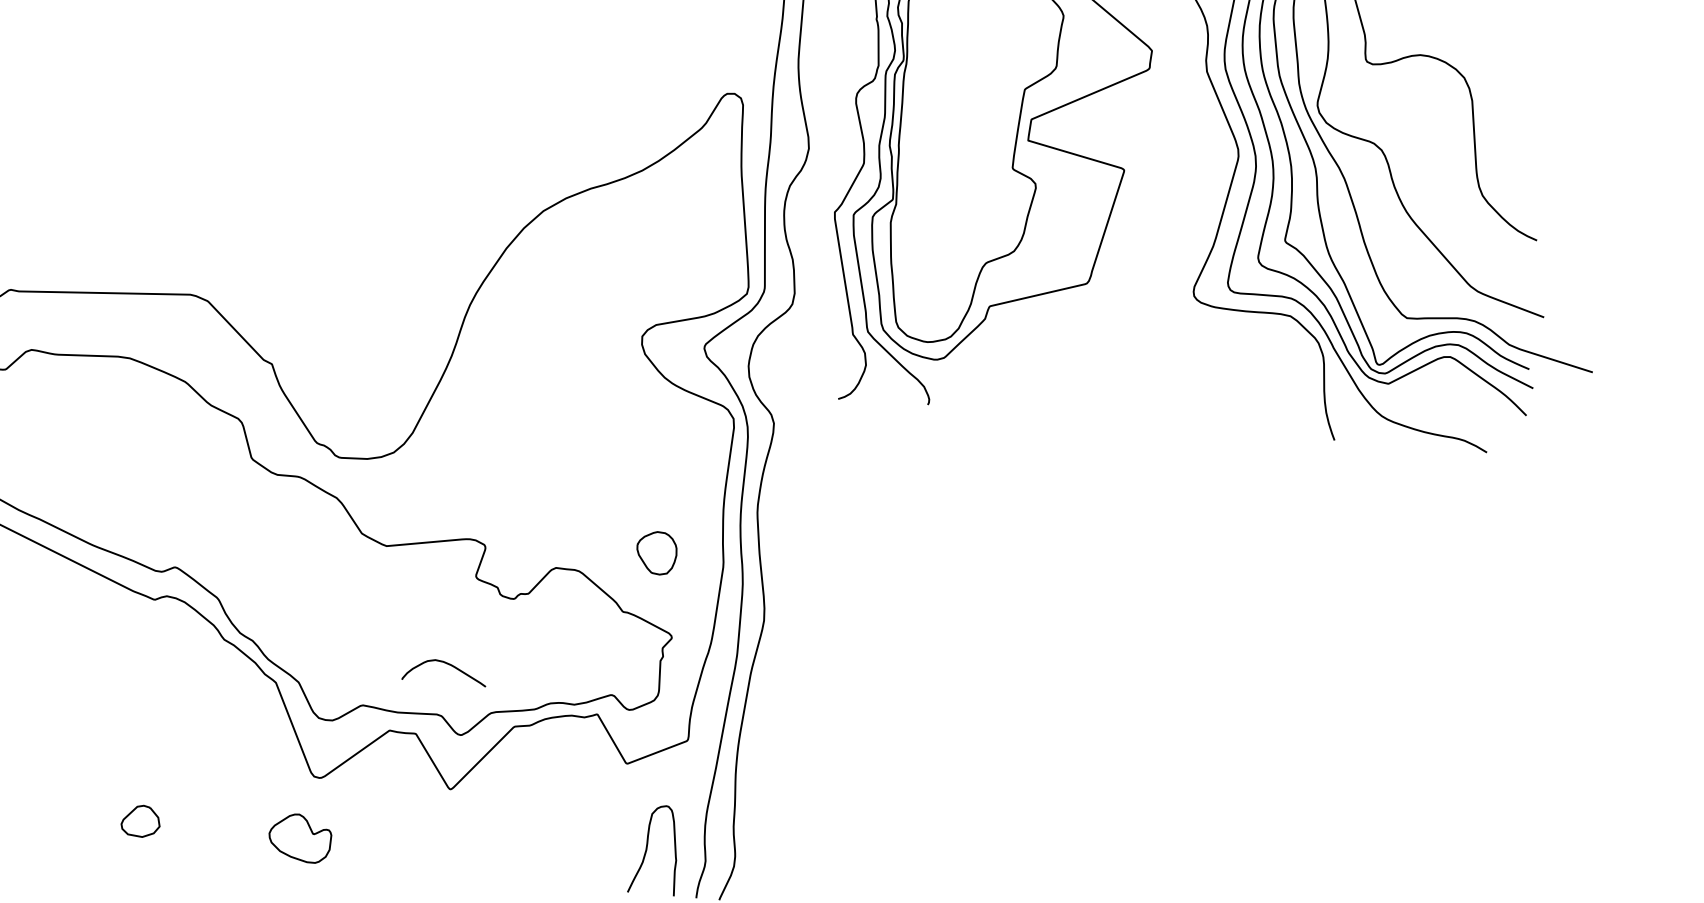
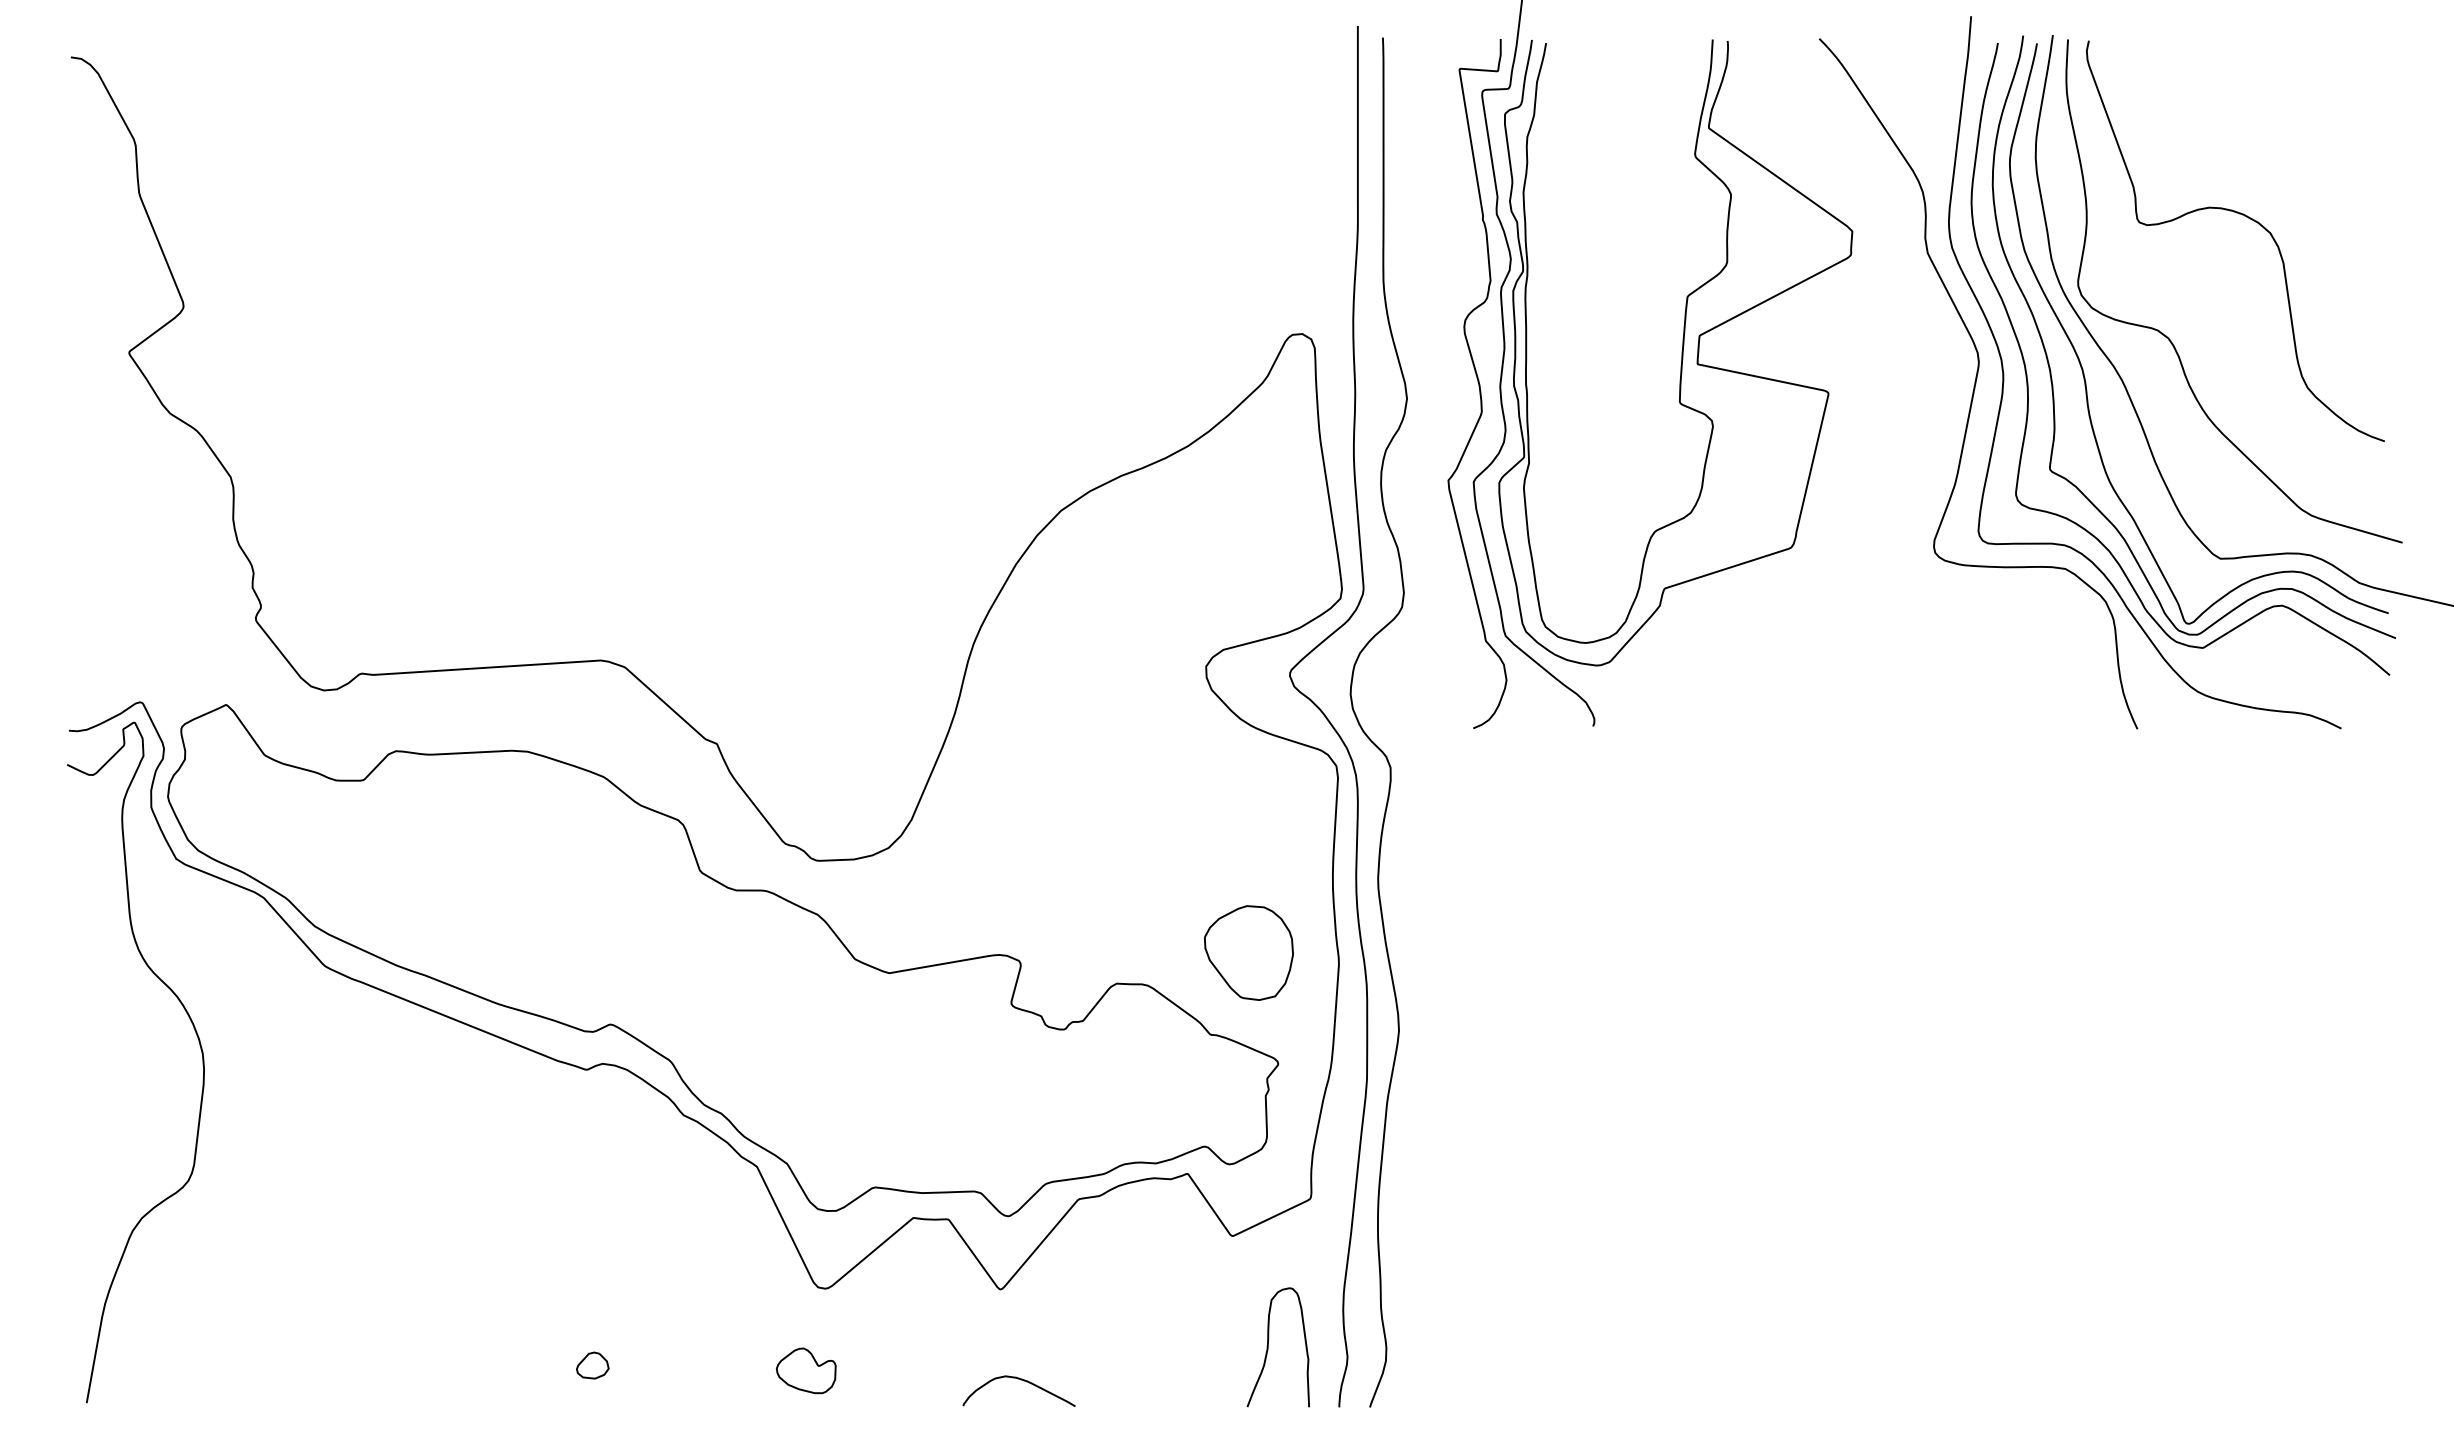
part: (656, 552) -> (1248, 952), size x1.67
curve: (446, 664) -> (1020, 1380), moved
part: (140, 821) -> (592, 1365), size x0.62
part: (300, 837) -> (806, 1370), size x0.71

